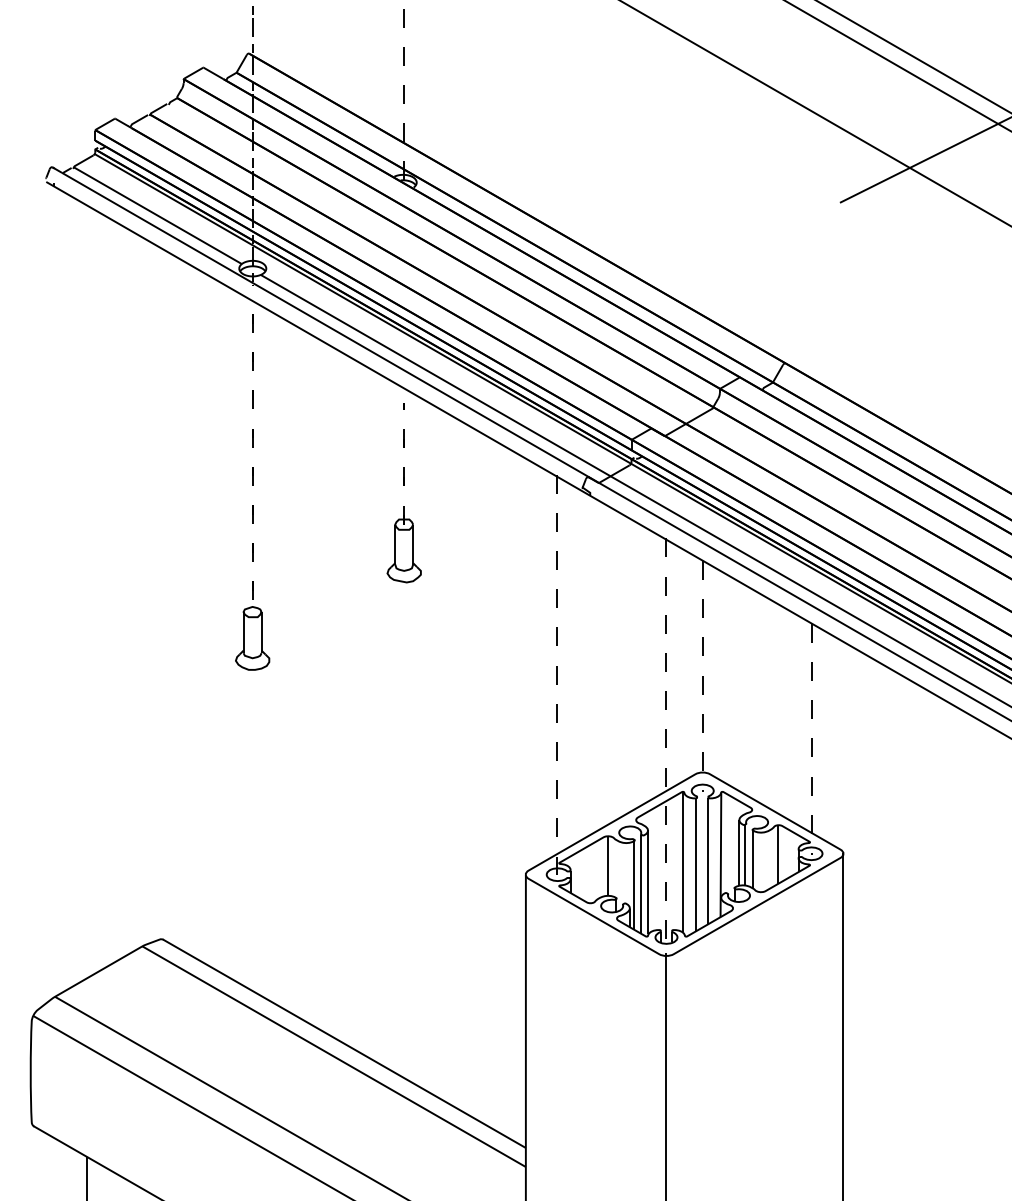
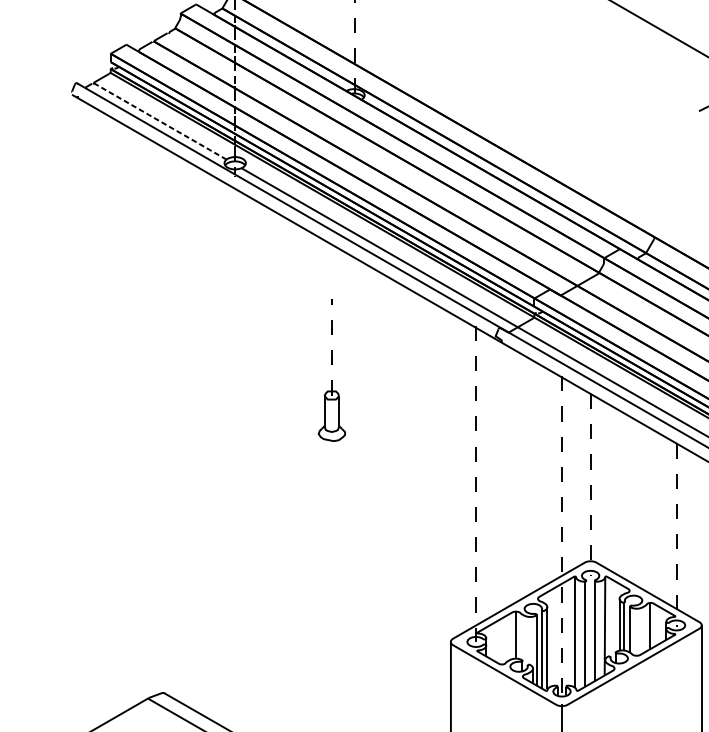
line: (157, 215) -> (159, 121), solid -> dashed
part: (252, 485) -> (234, 334), removed
part: (403, 485) -> (331, 364), moved

